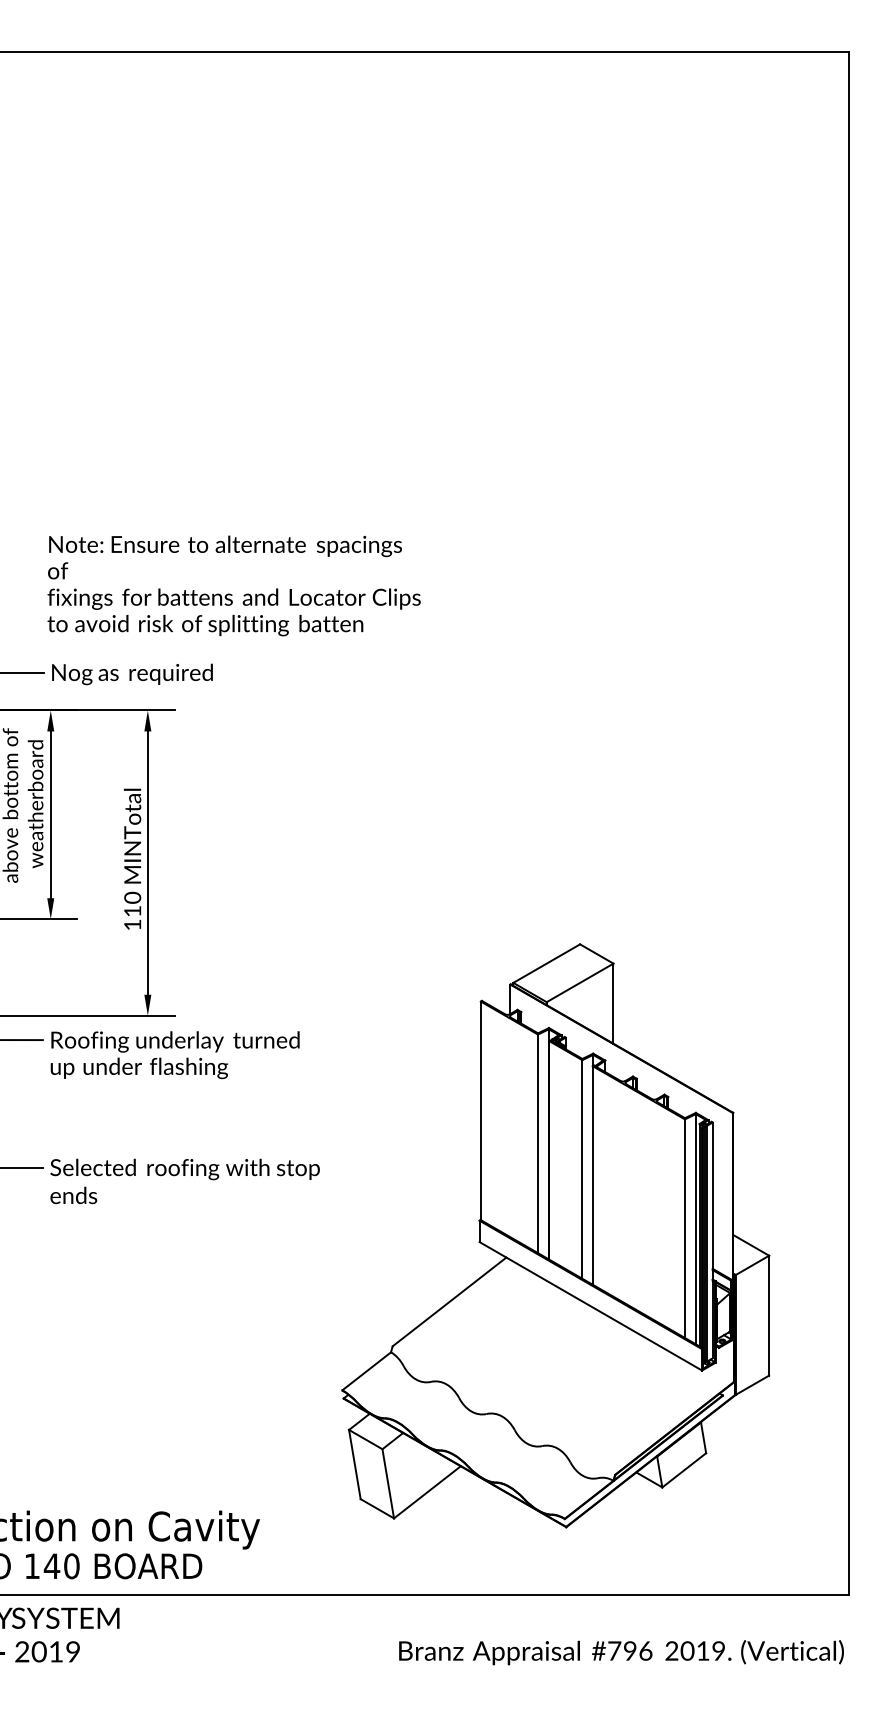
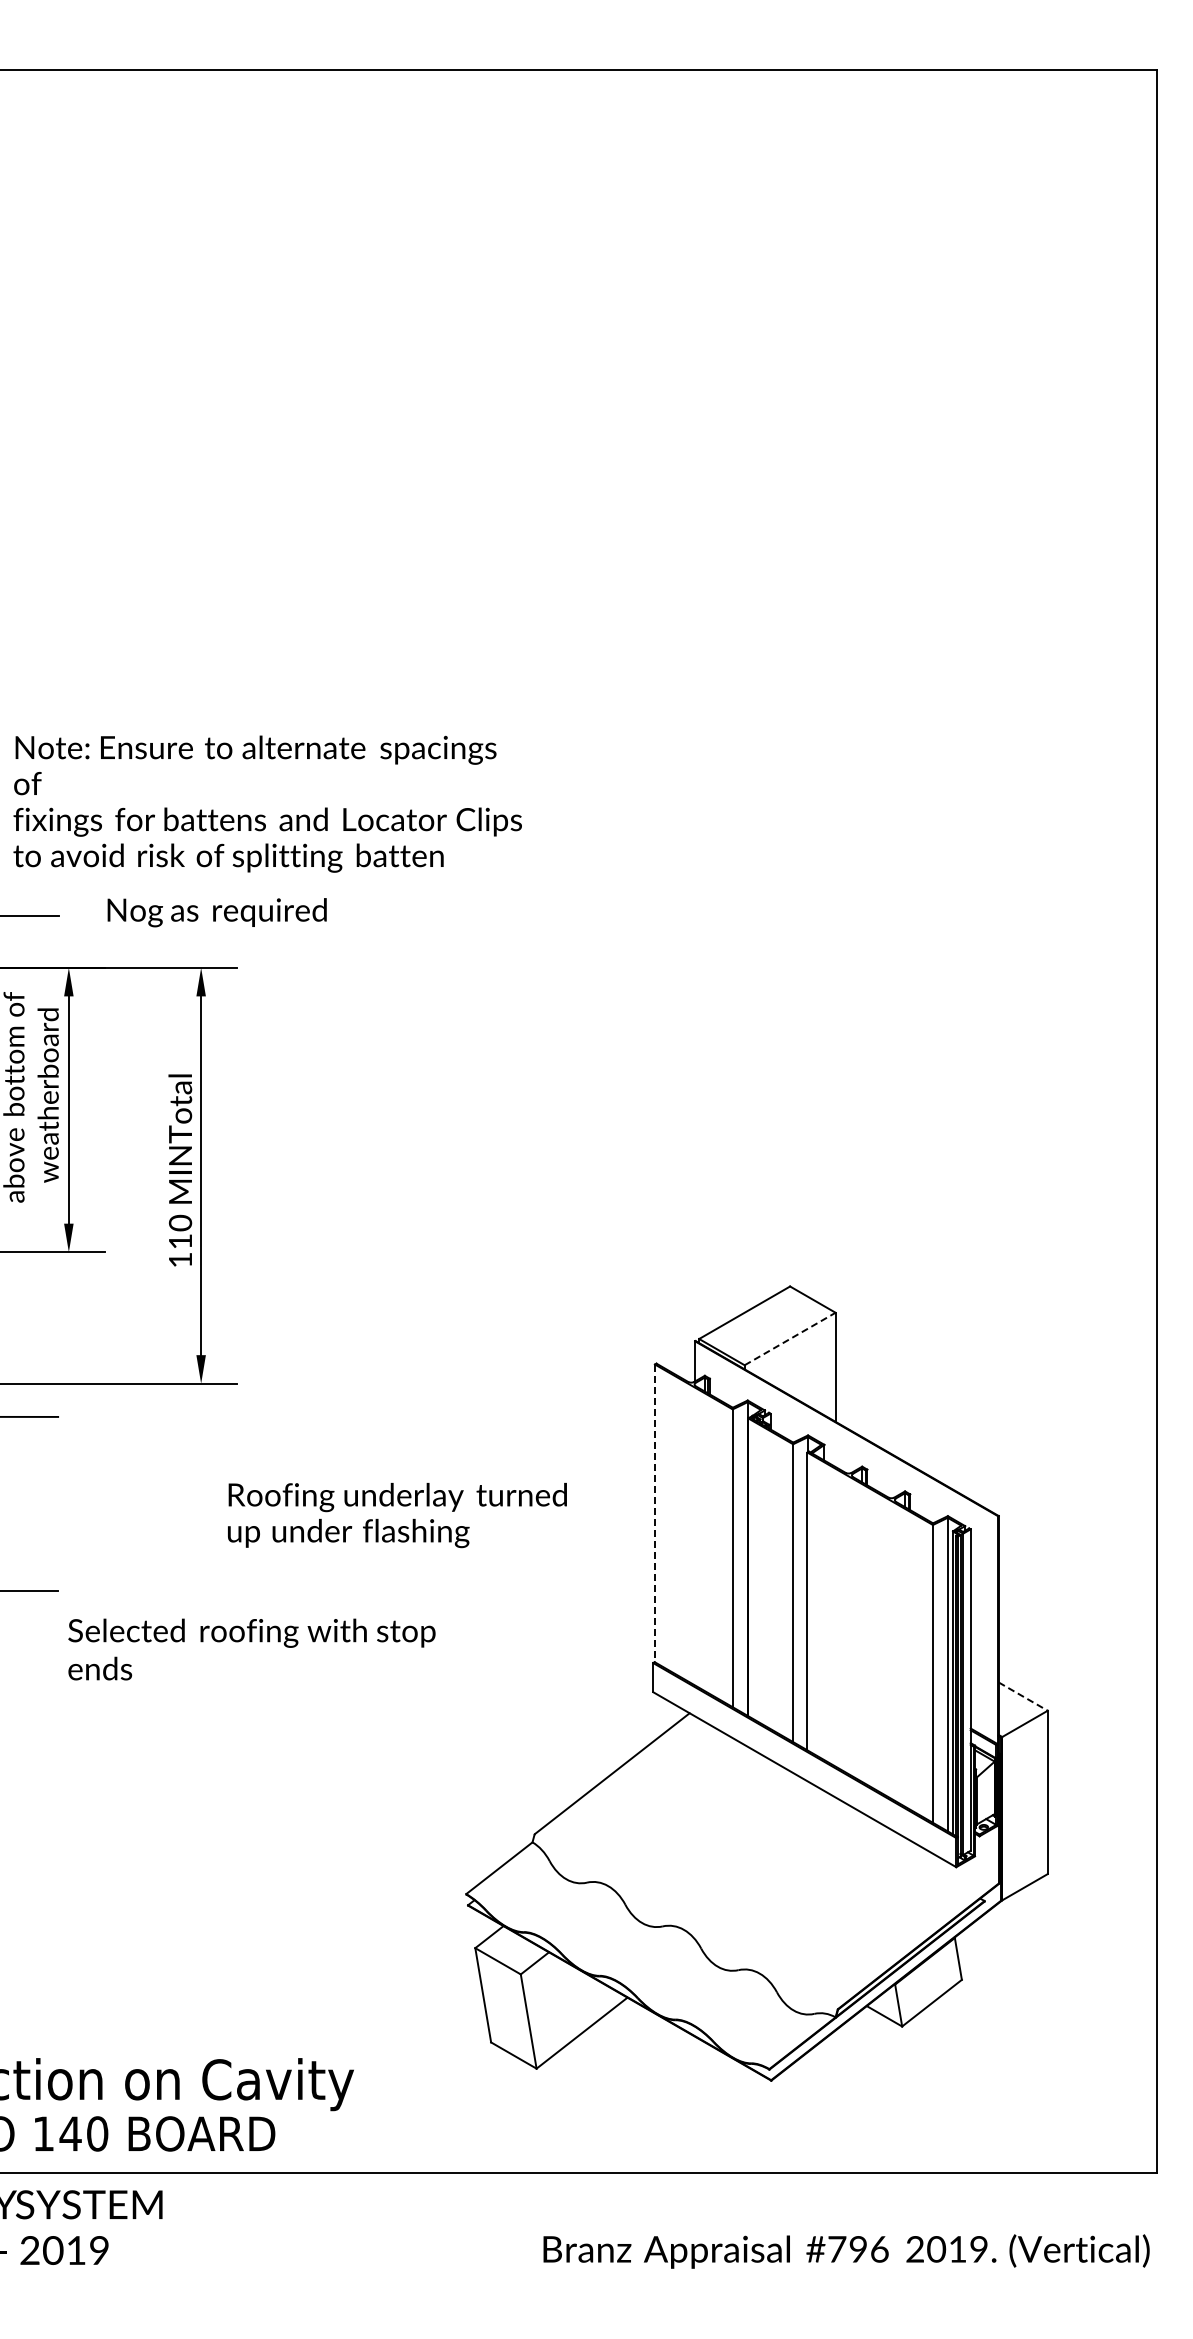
text: (233, 585) -> (267, 803), moved
text: (131, 674) -> (216, 912), moved
line: (580, 983) -> (790, 1339), solid -> dashed
text: (175, 1055) -> (397, 1515), moved
line: (481, 1110) -> (655, 1513), solid -> dashed
text: (184, 1181) -> (251, 1649), moved
line: (751, 1245) -> (1023, 1696), solid -> dashed

